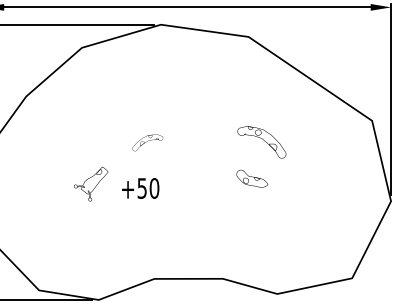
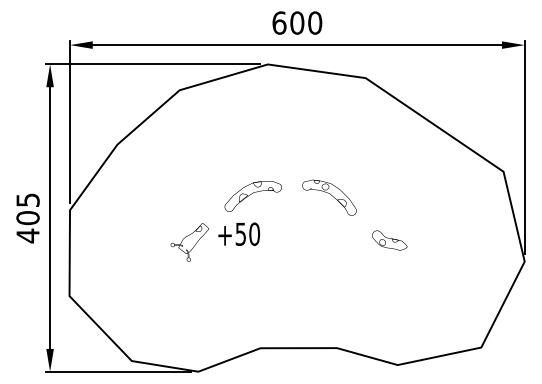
part: (147, 142) -> (252, 196), size x1.67
part: (261, 142) -> (329, 197), moved
part: (252, 178) -> (389, 240), moved
text: (140, 187) -> (239, 233), moved

